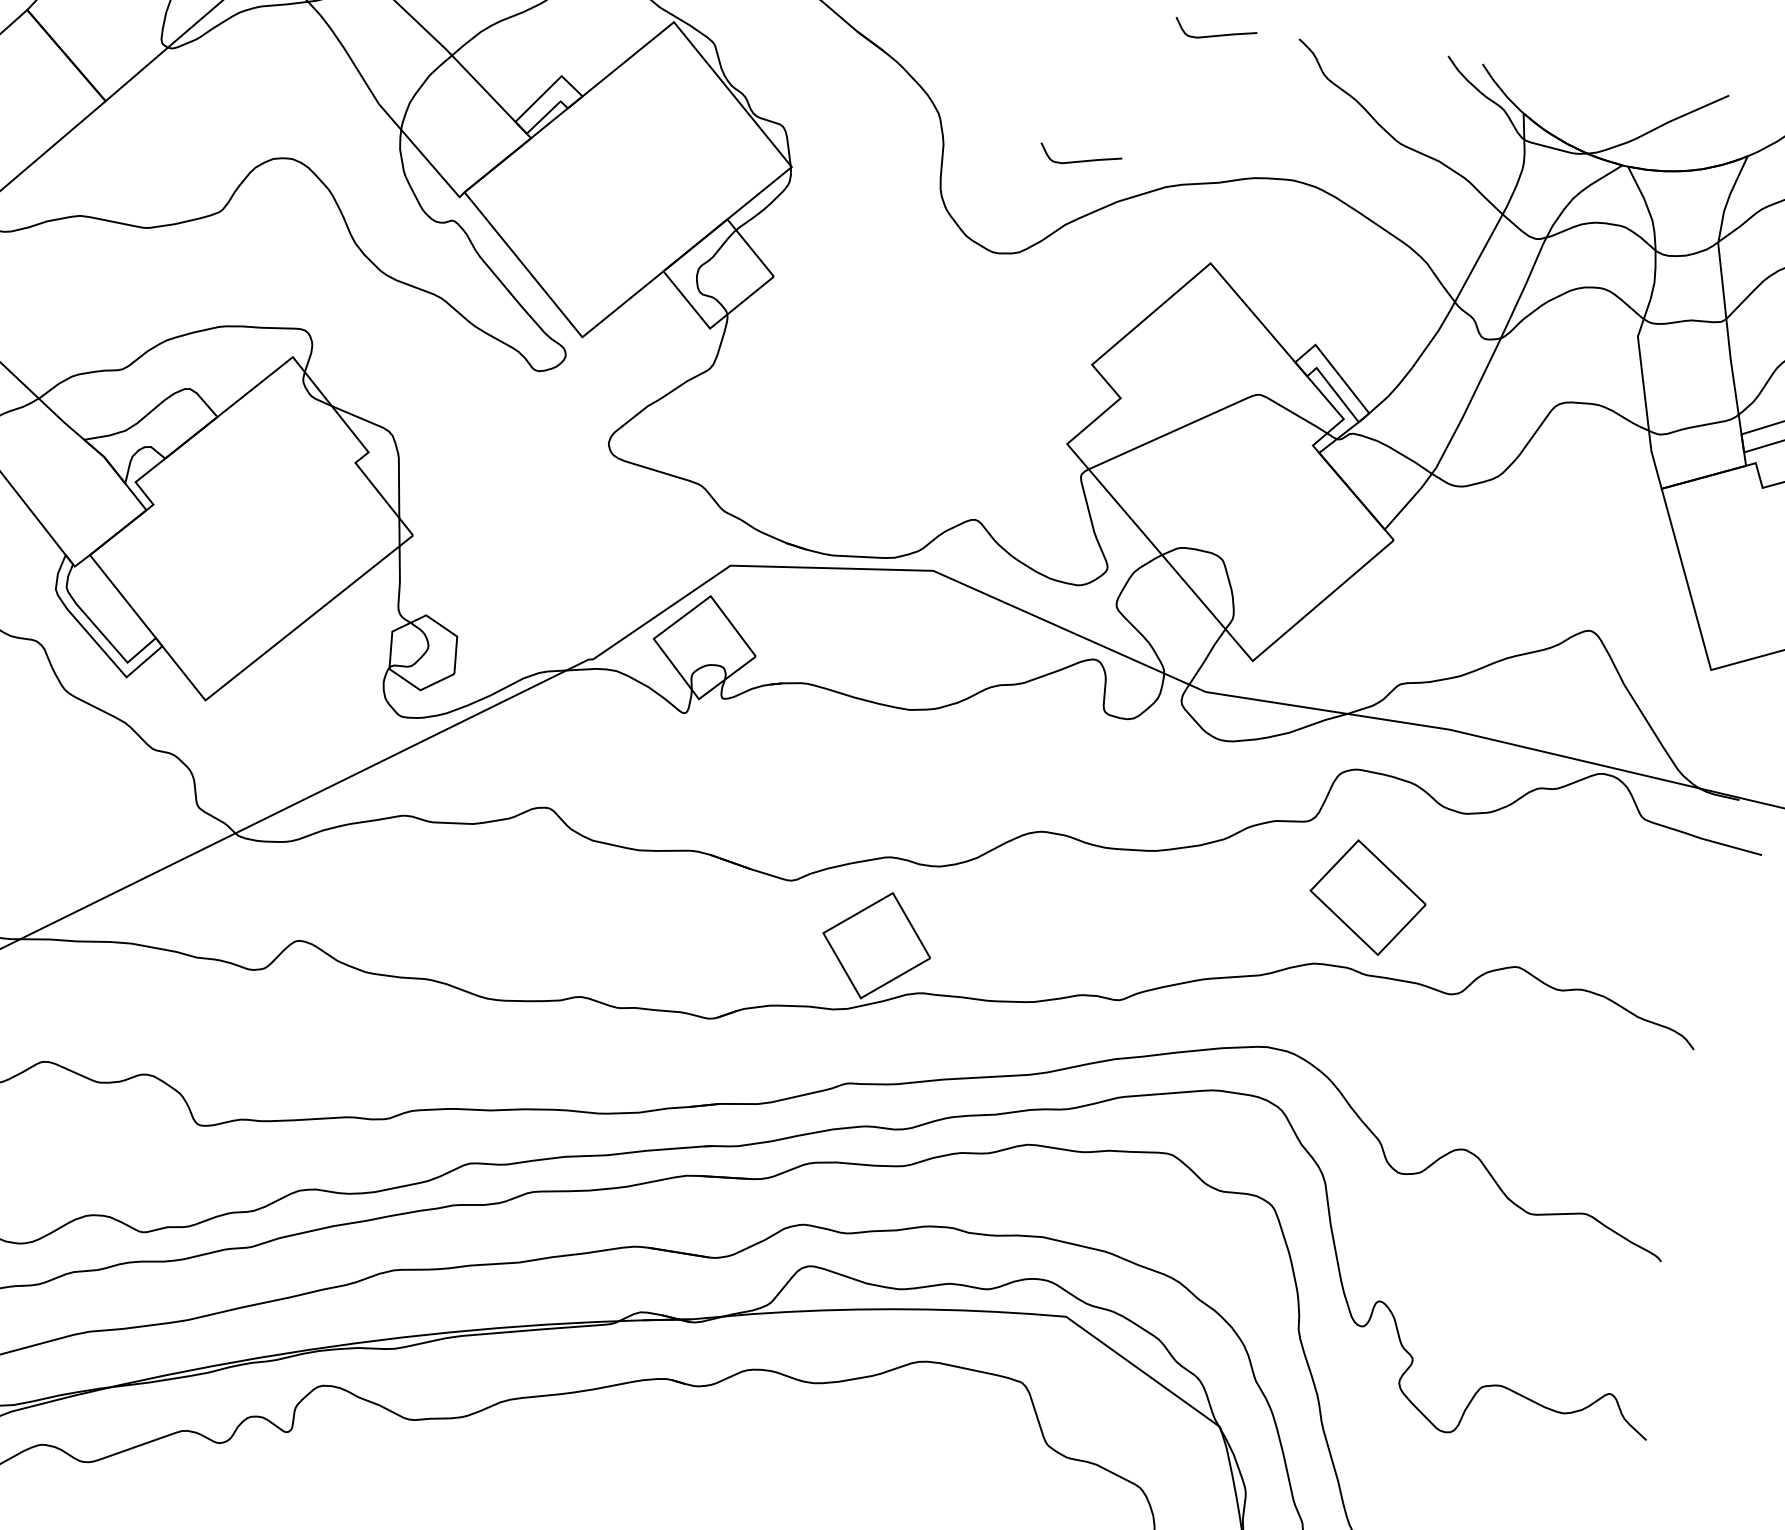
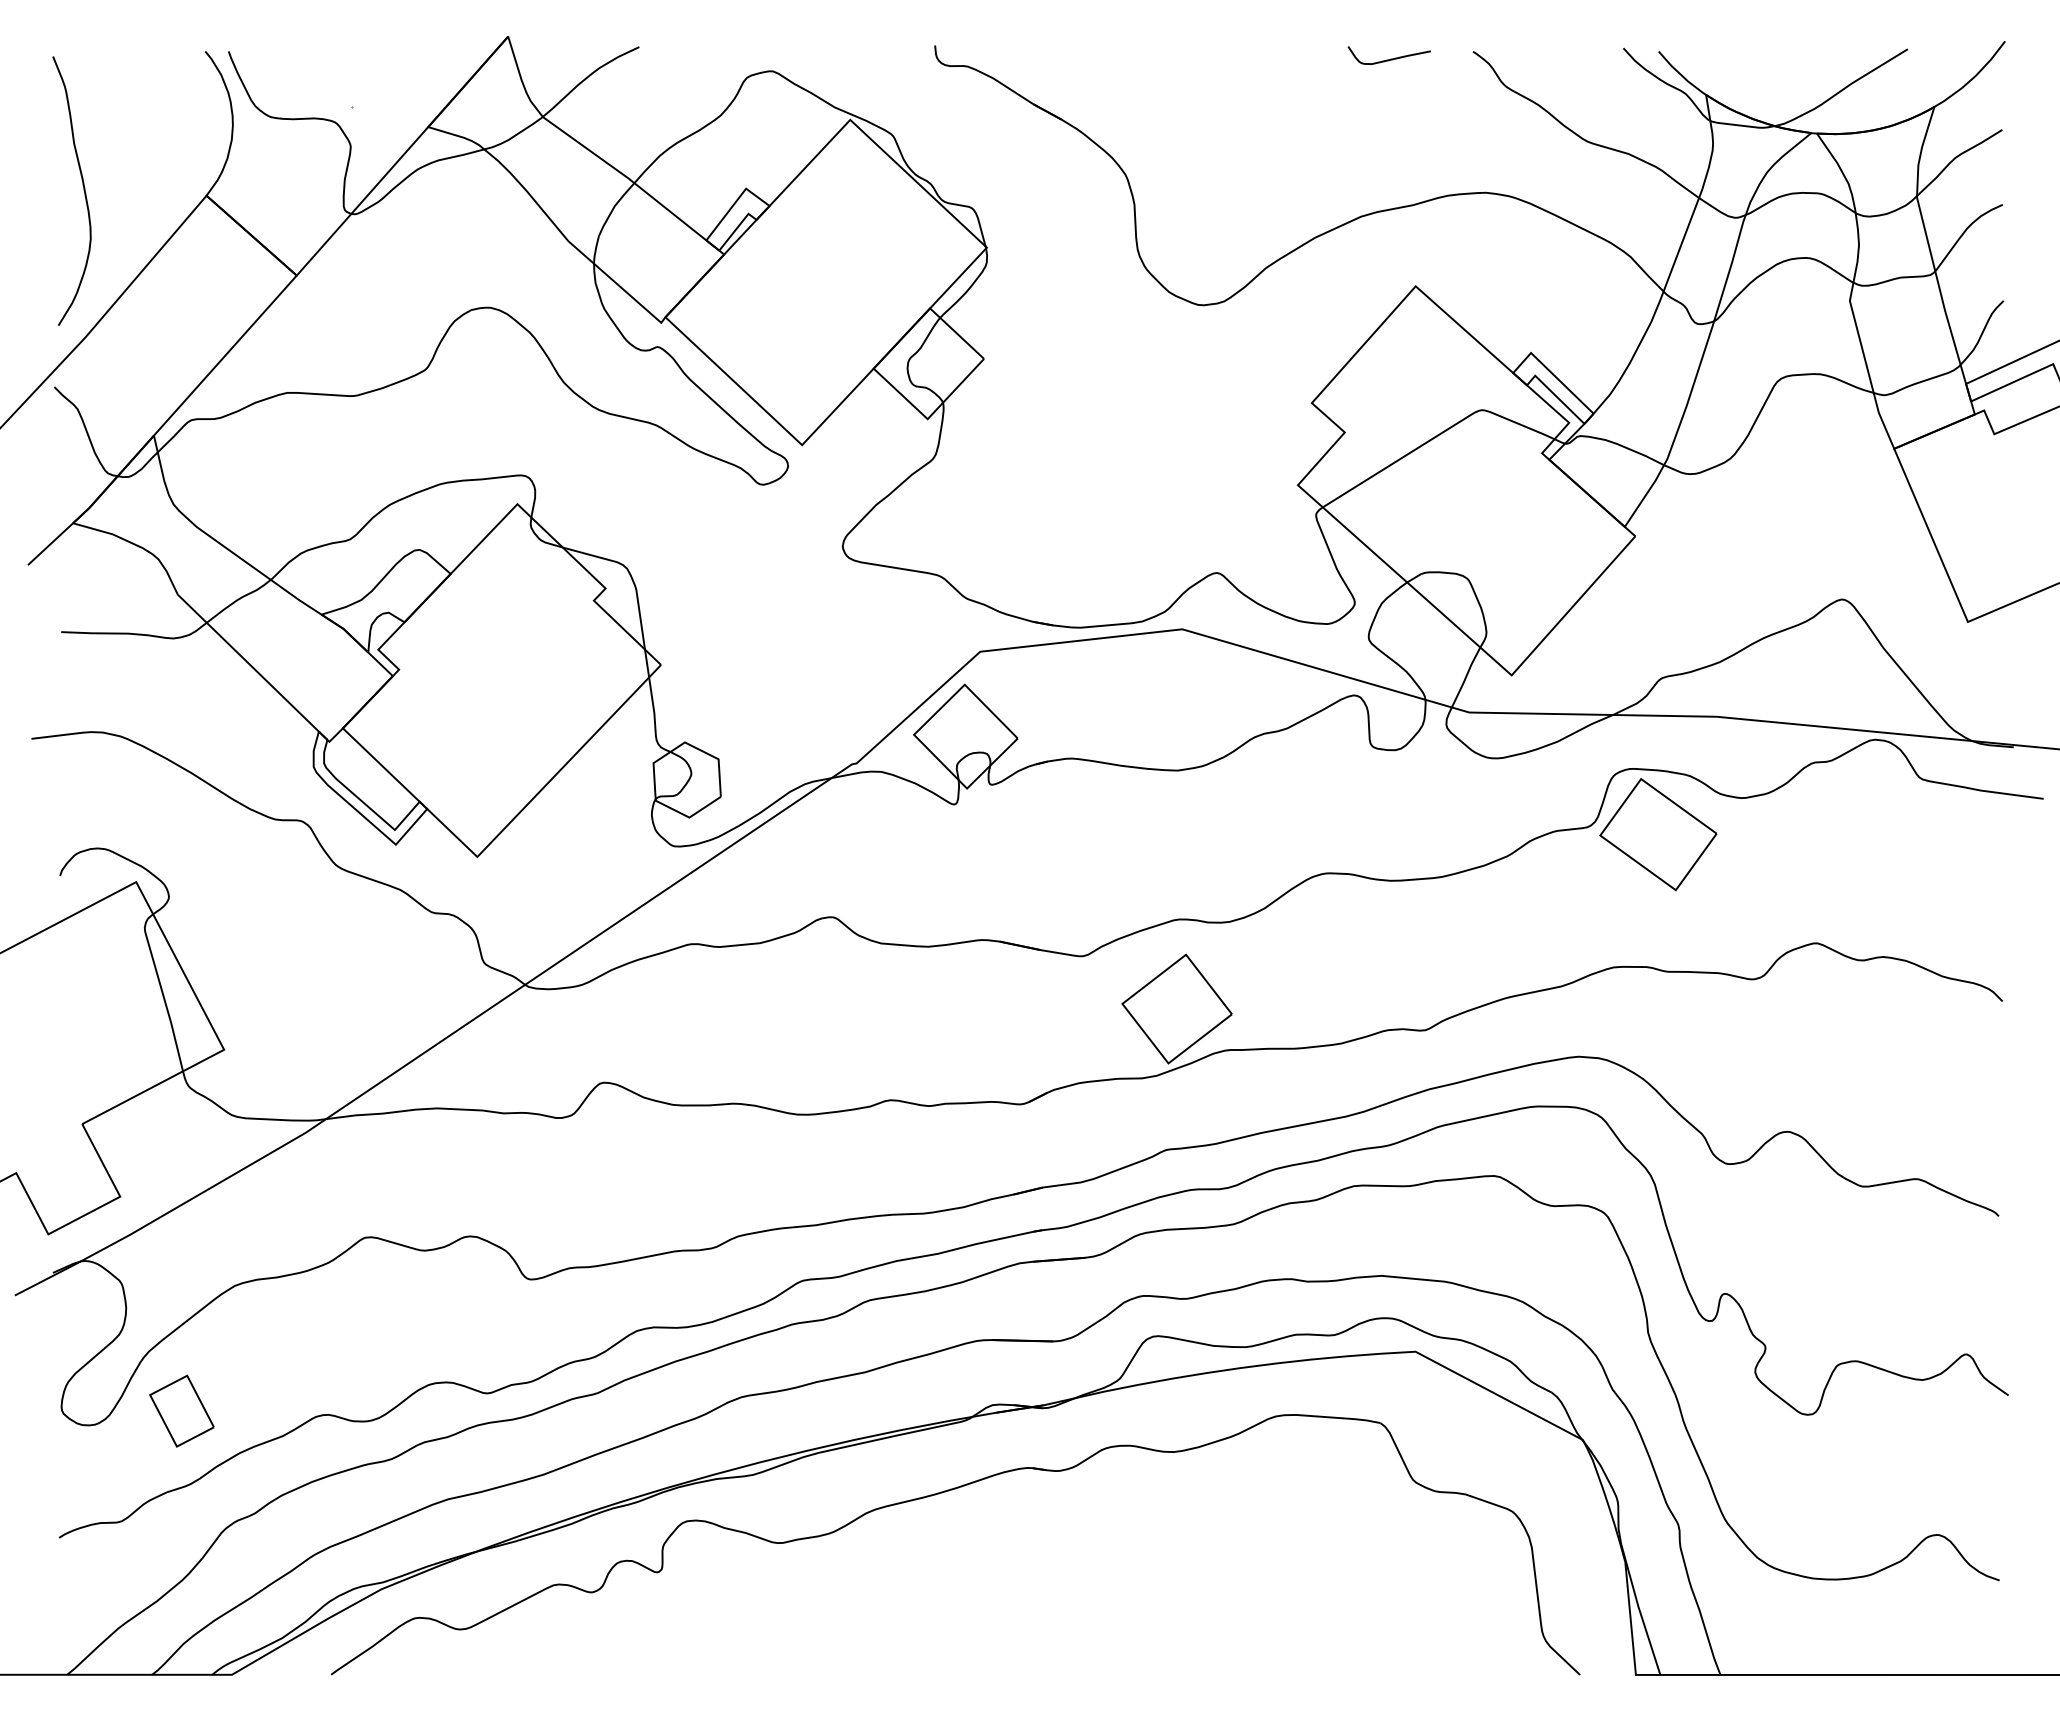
curve: (1081, 160) -> (1273, 201), removed
part: (1368, 897) -> (1658, 834), moved

